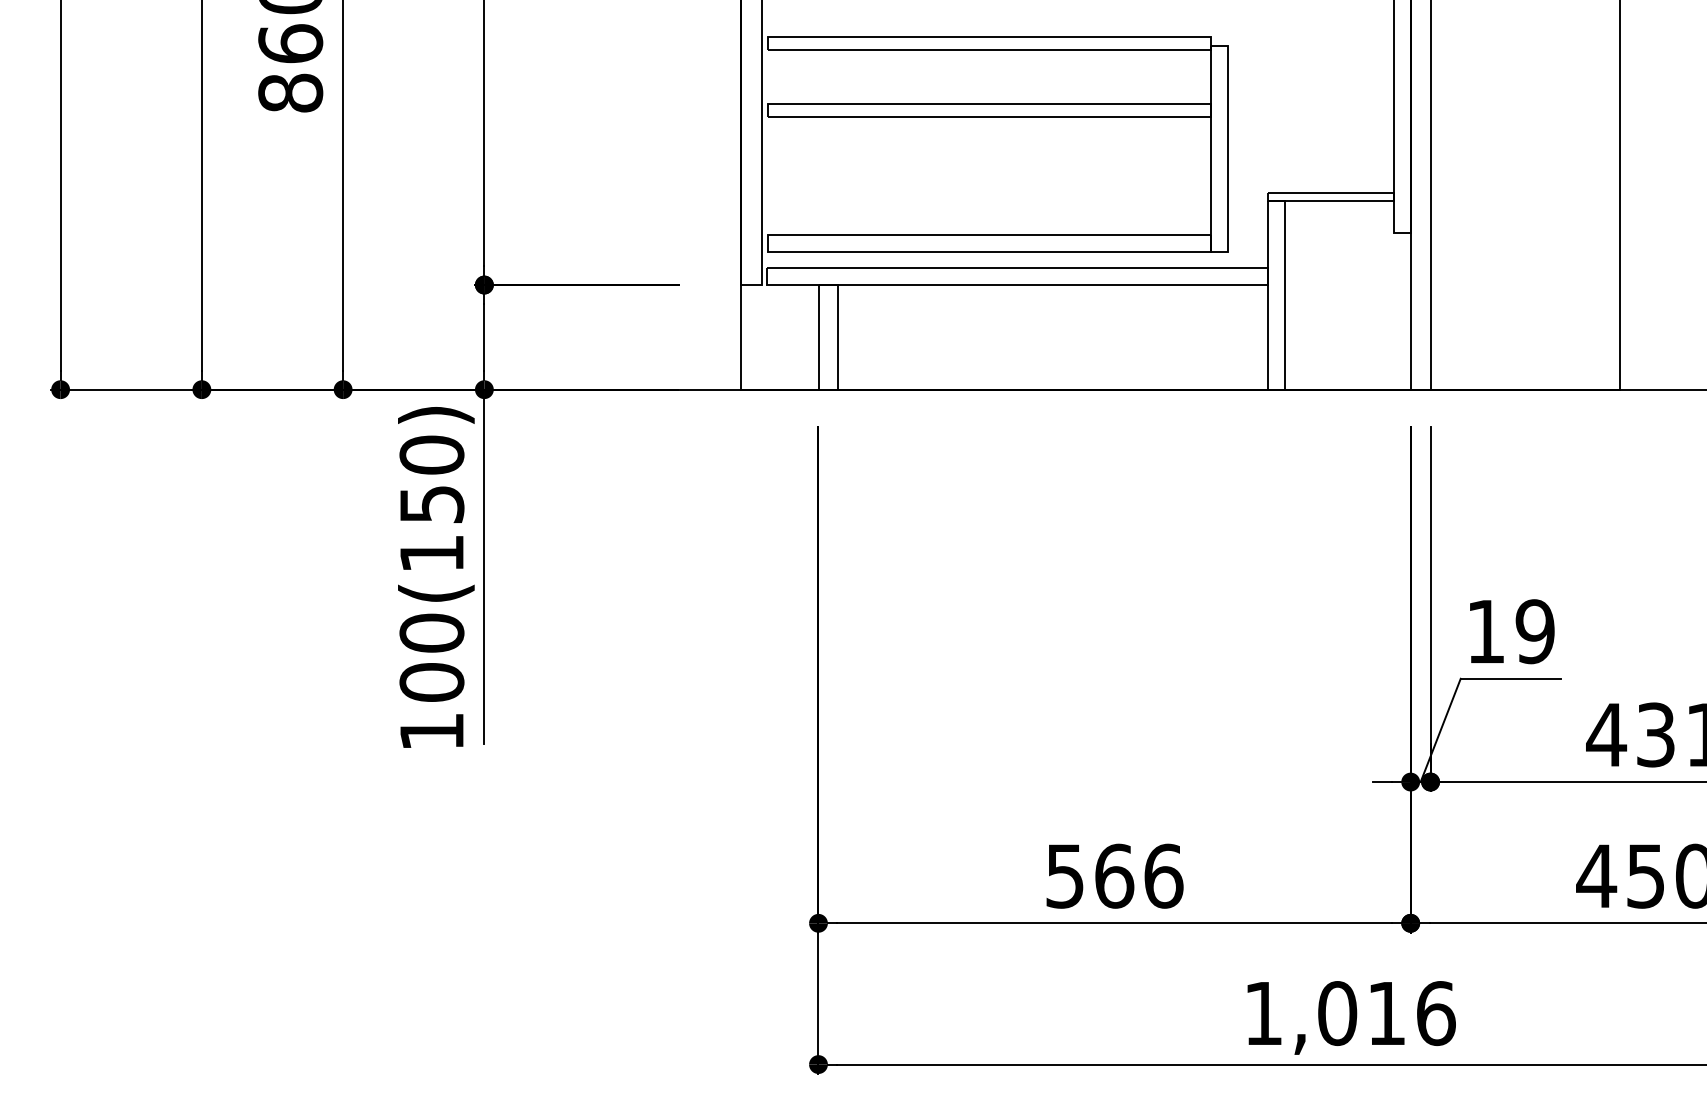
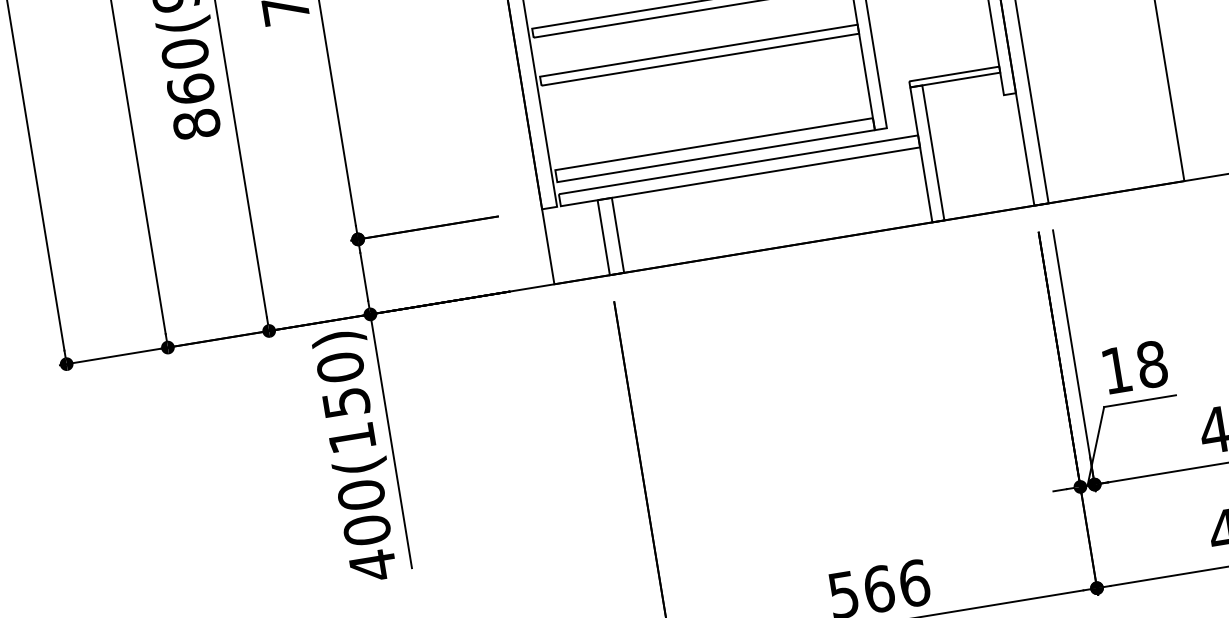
text: (1534, 631) -> (1151, 364), 19 -> 18
text: (431, 731) -> (372, 565), 100(150) -> 400(150)

